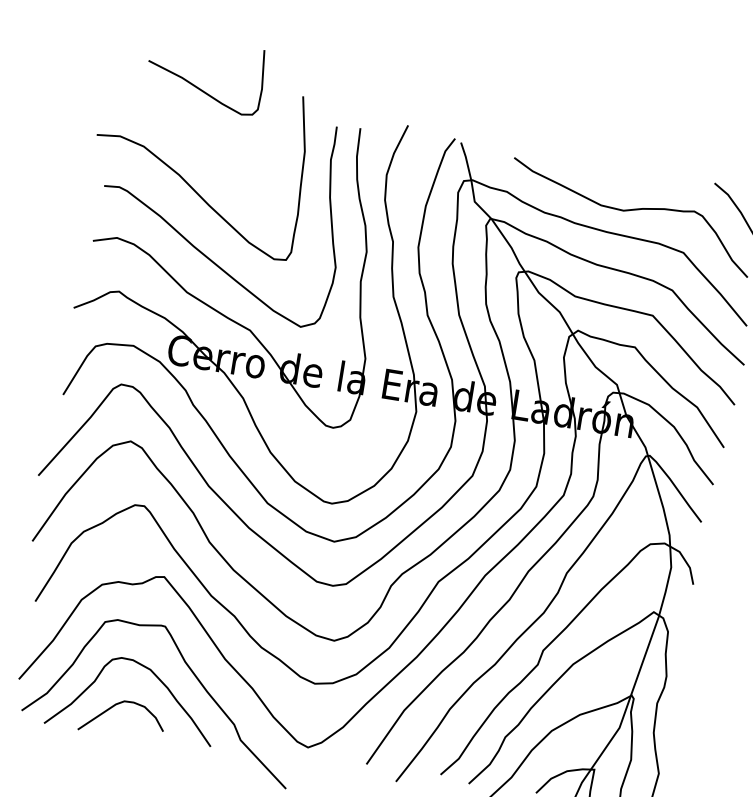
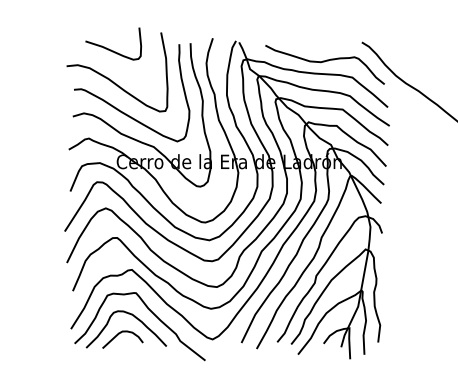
curve: (199, 86) -> (111, 49), moved

